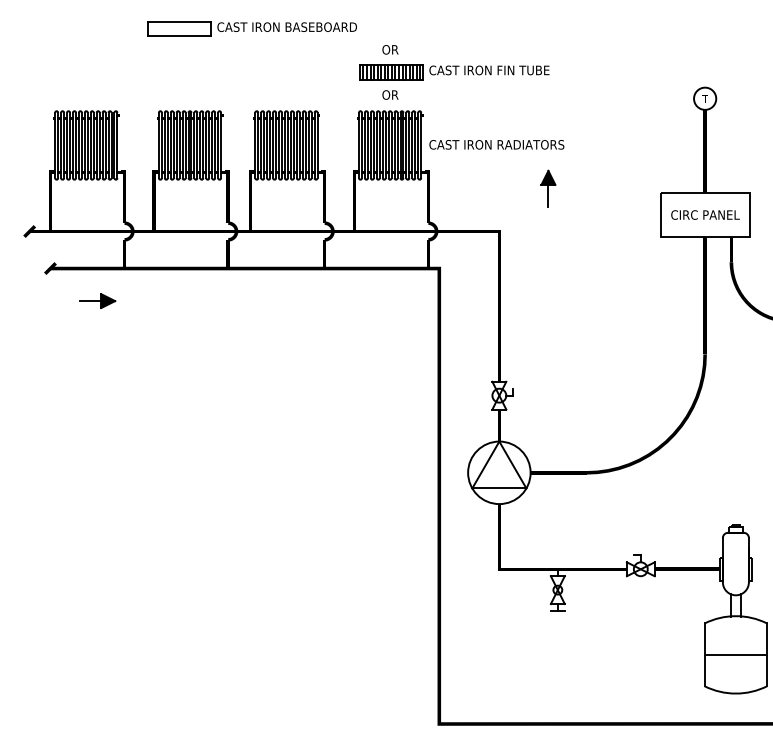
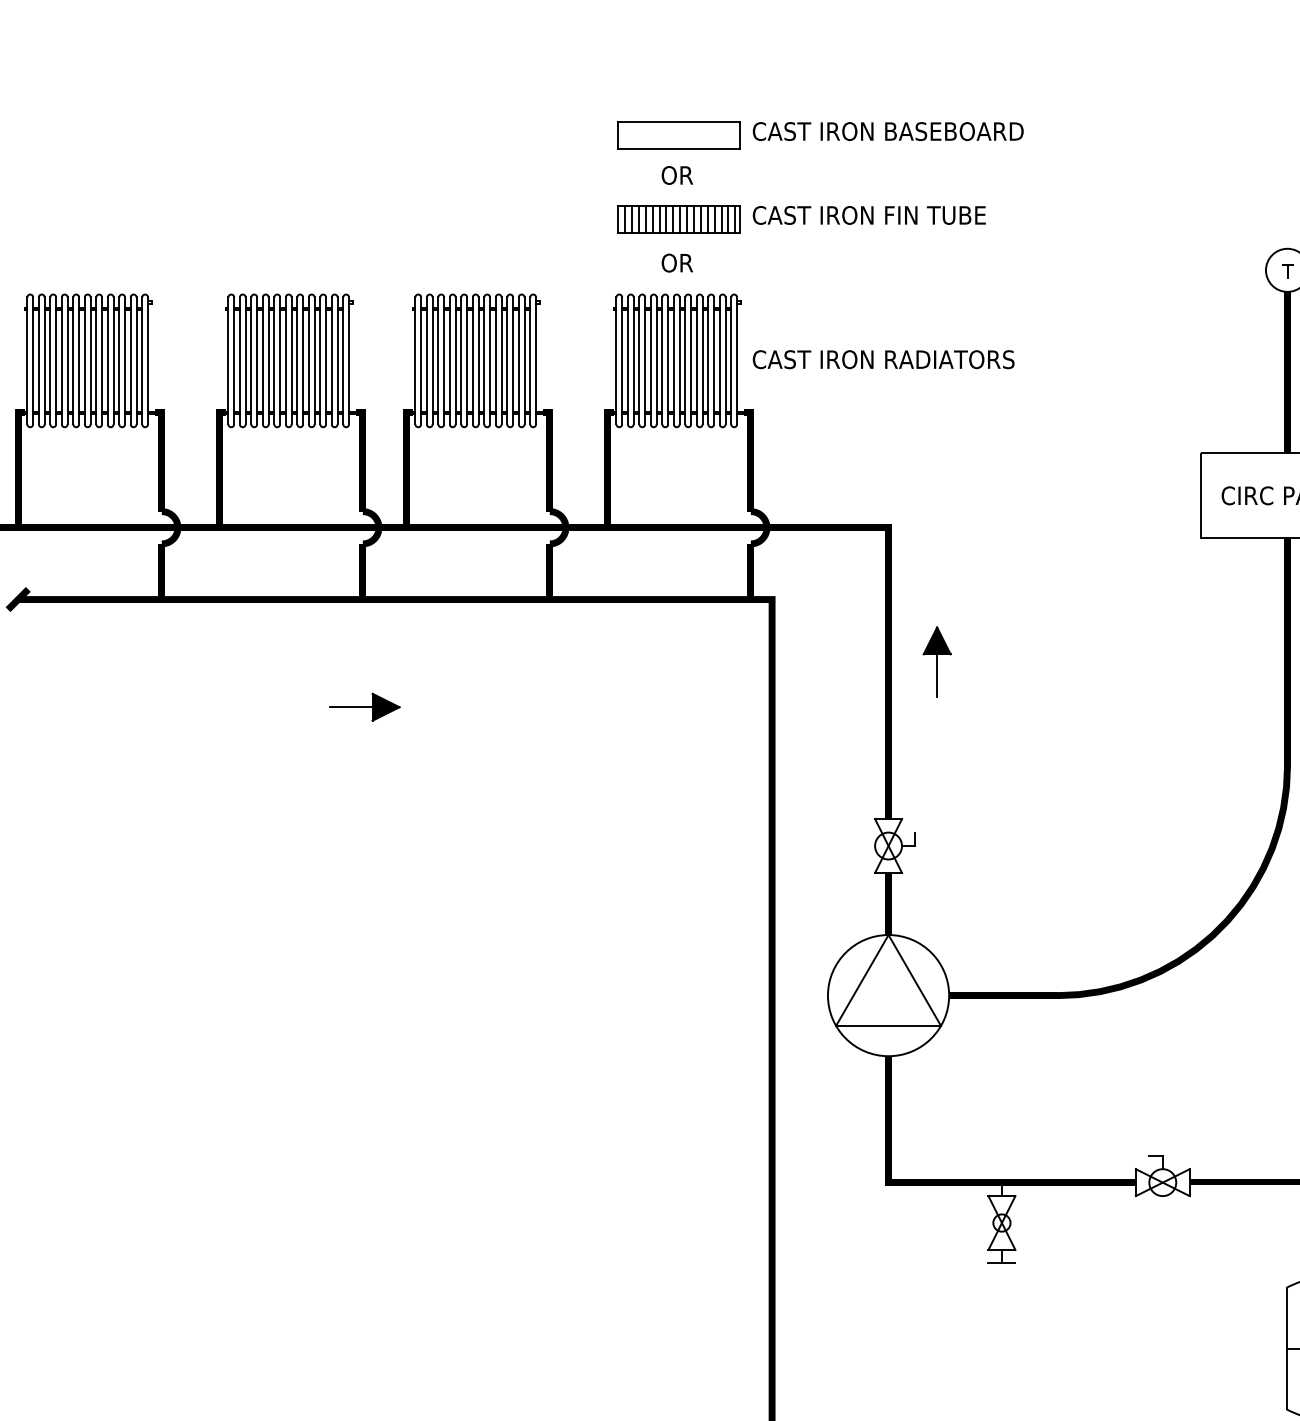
part: (251, 28) -> (819, 134), moved
part: (548, 188) -> (937, 661), moved
part: (97, 300) -> (365, 706), moved

